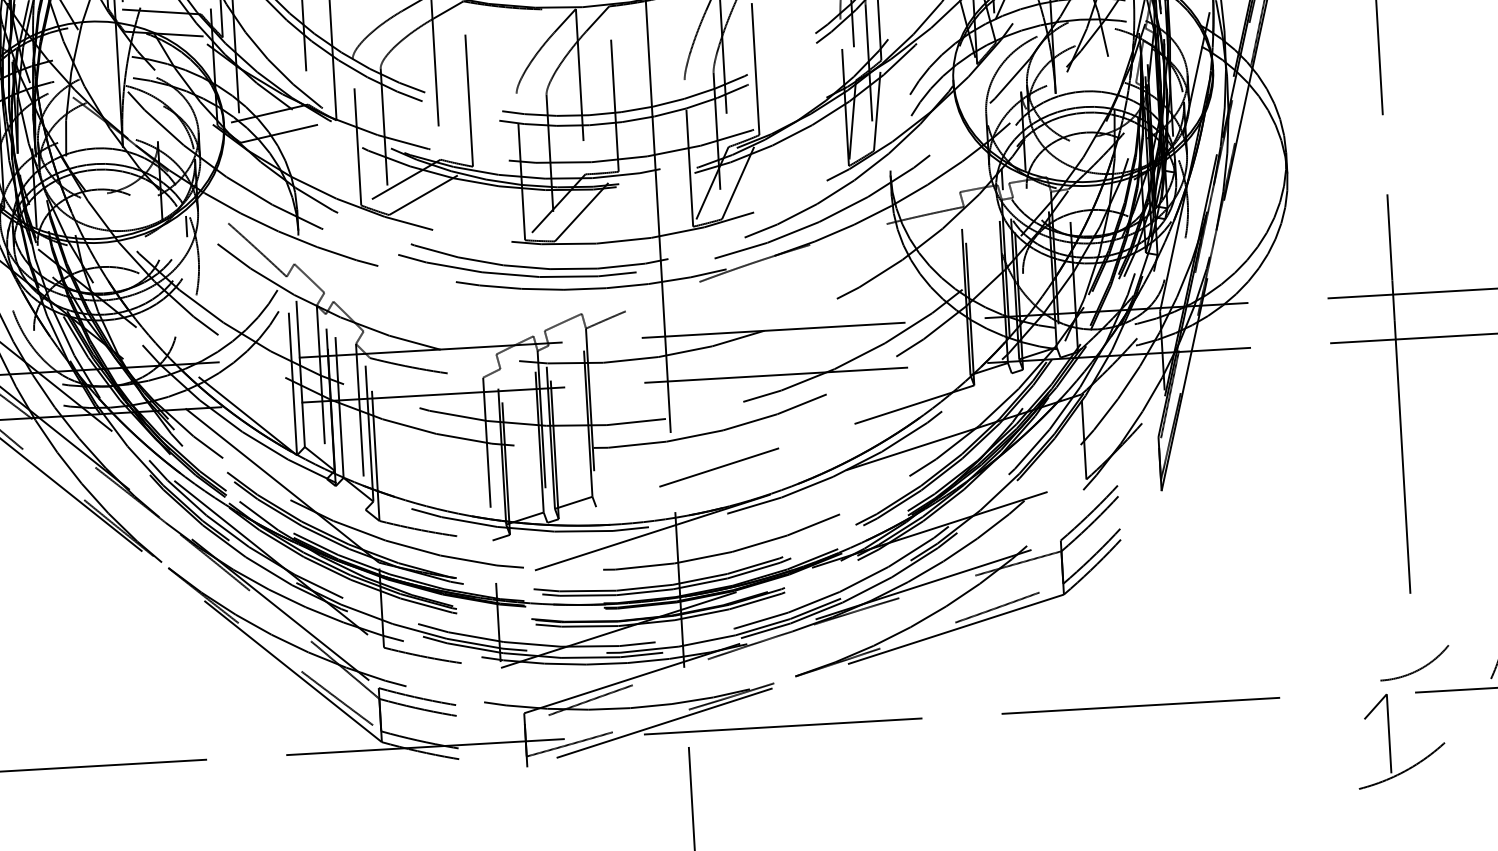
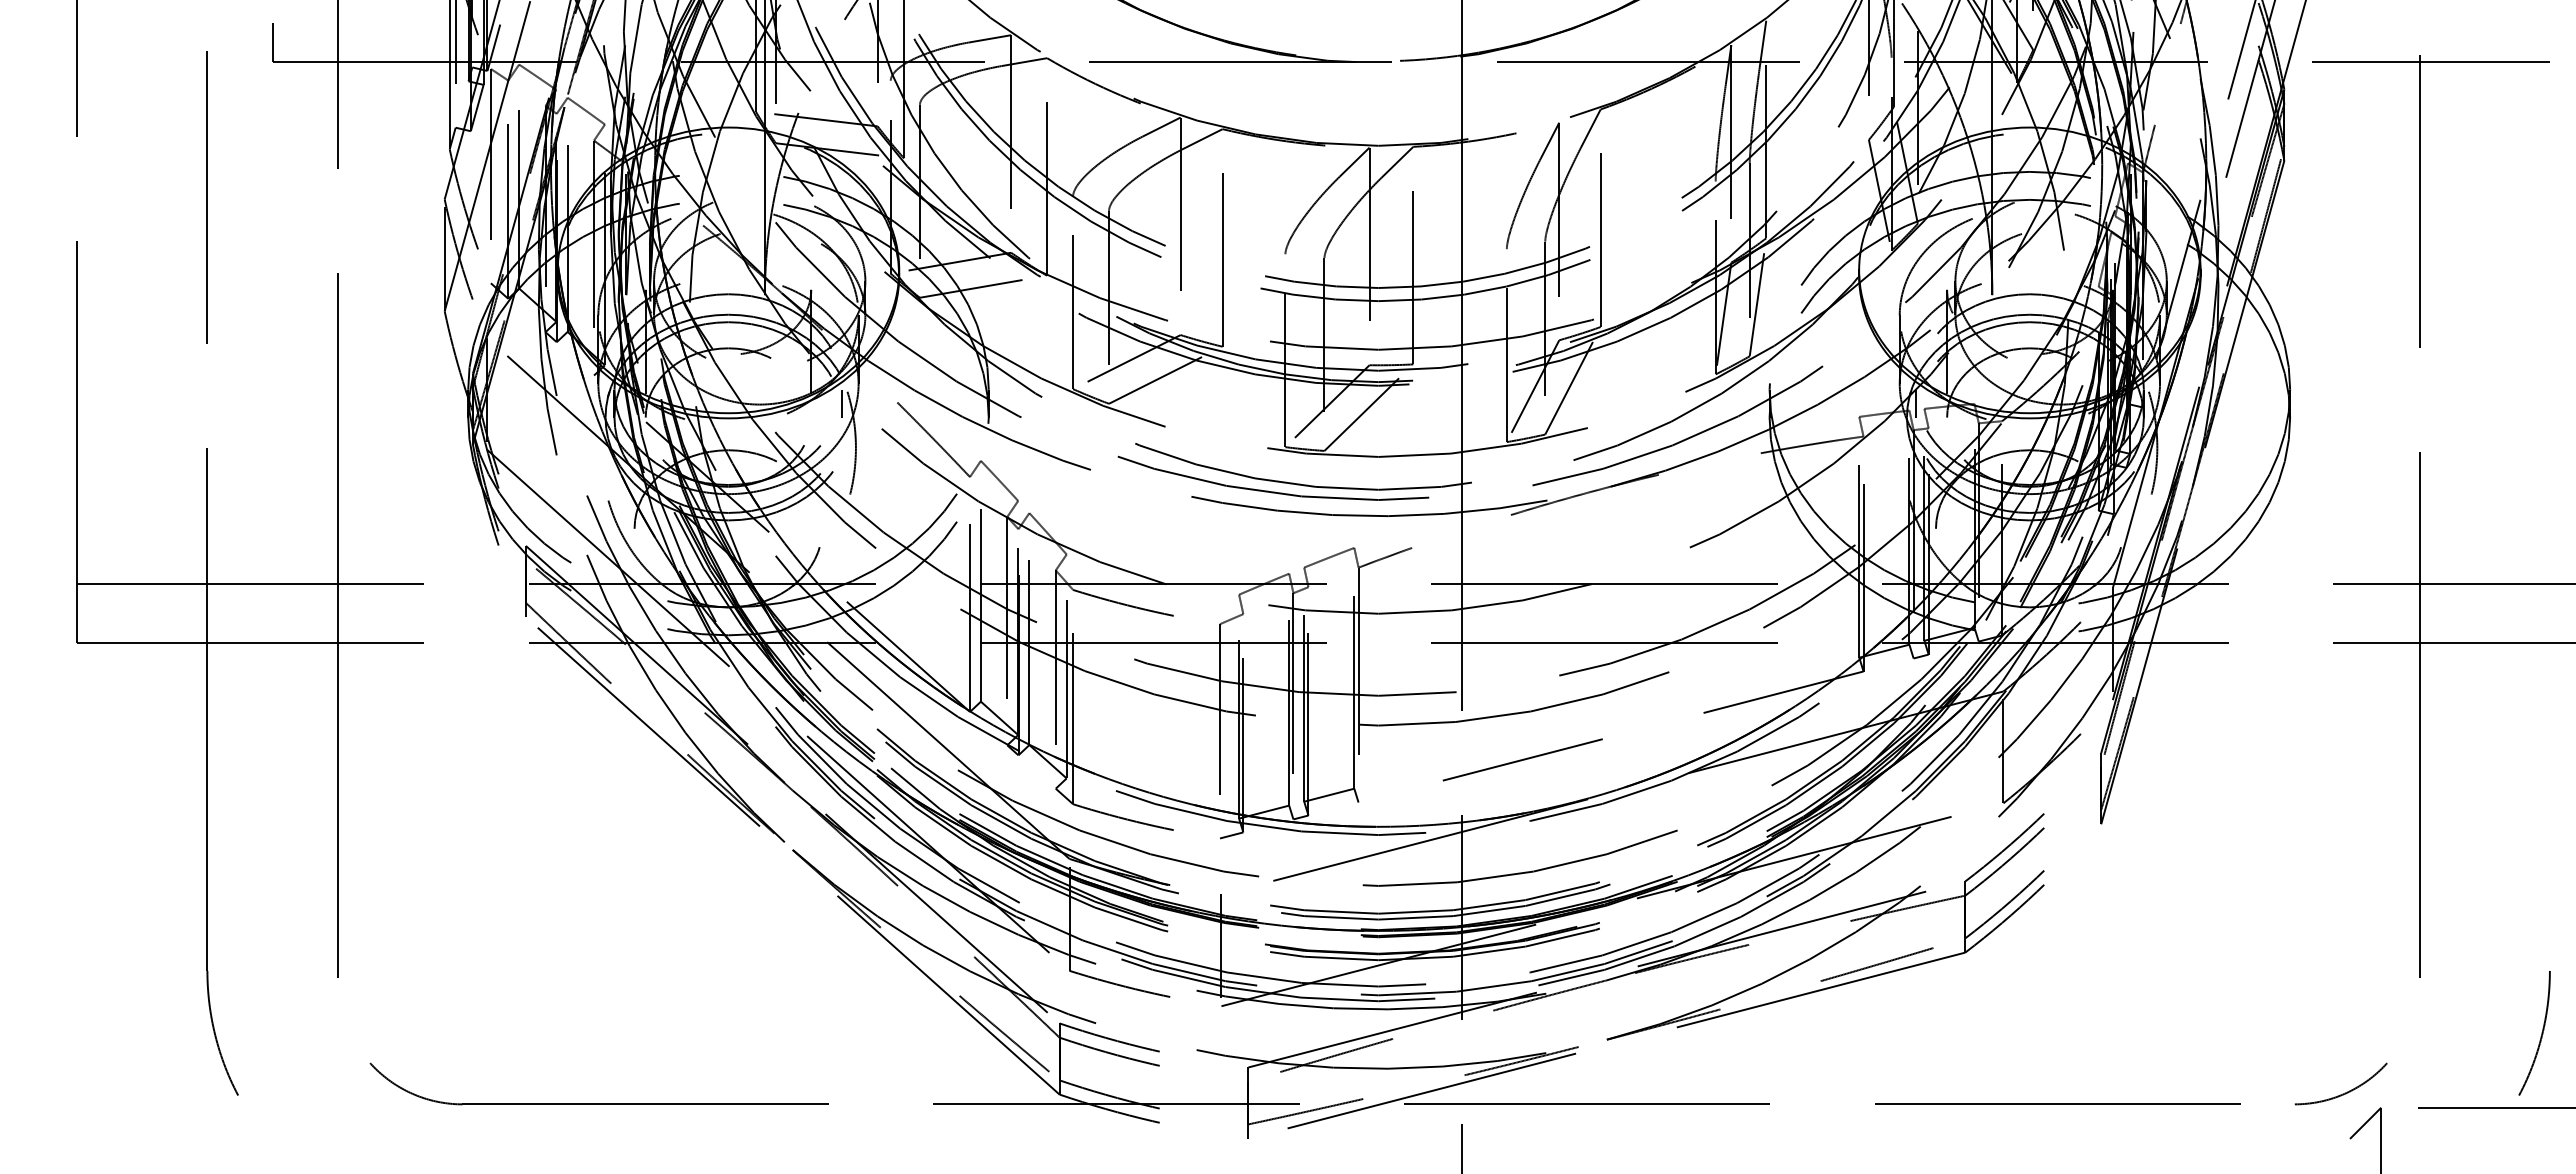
curve: (1416, 670) -> (2342, 1093), moved

